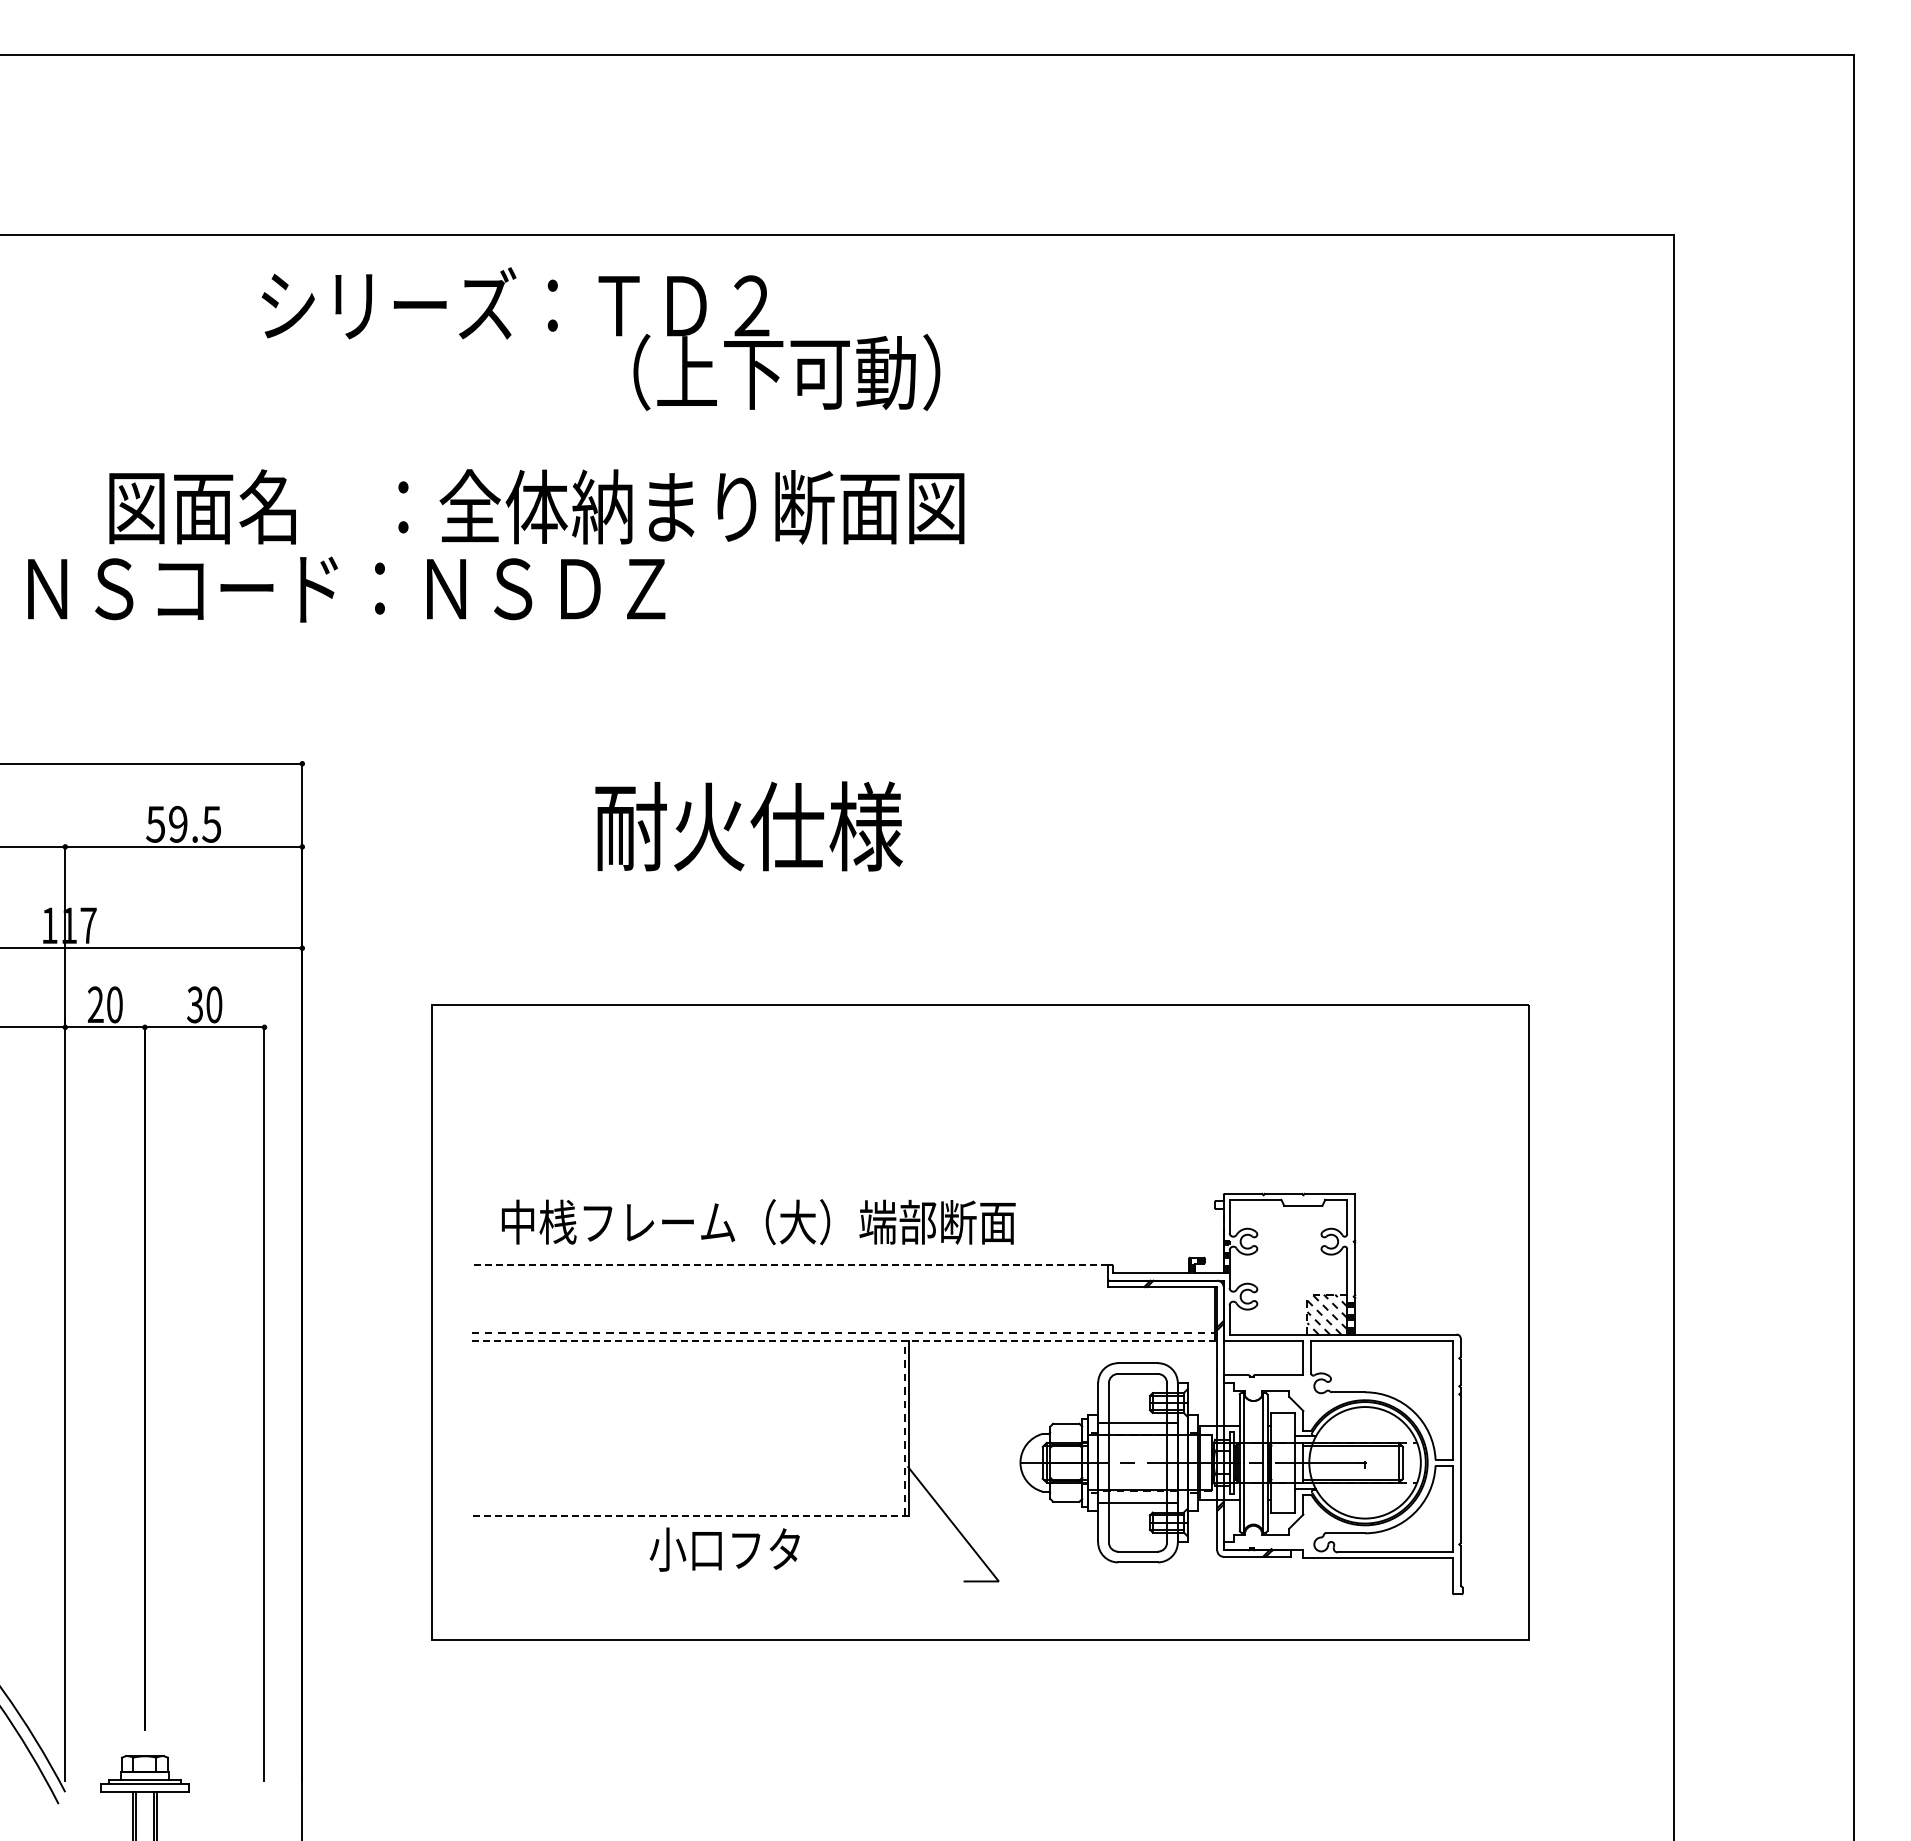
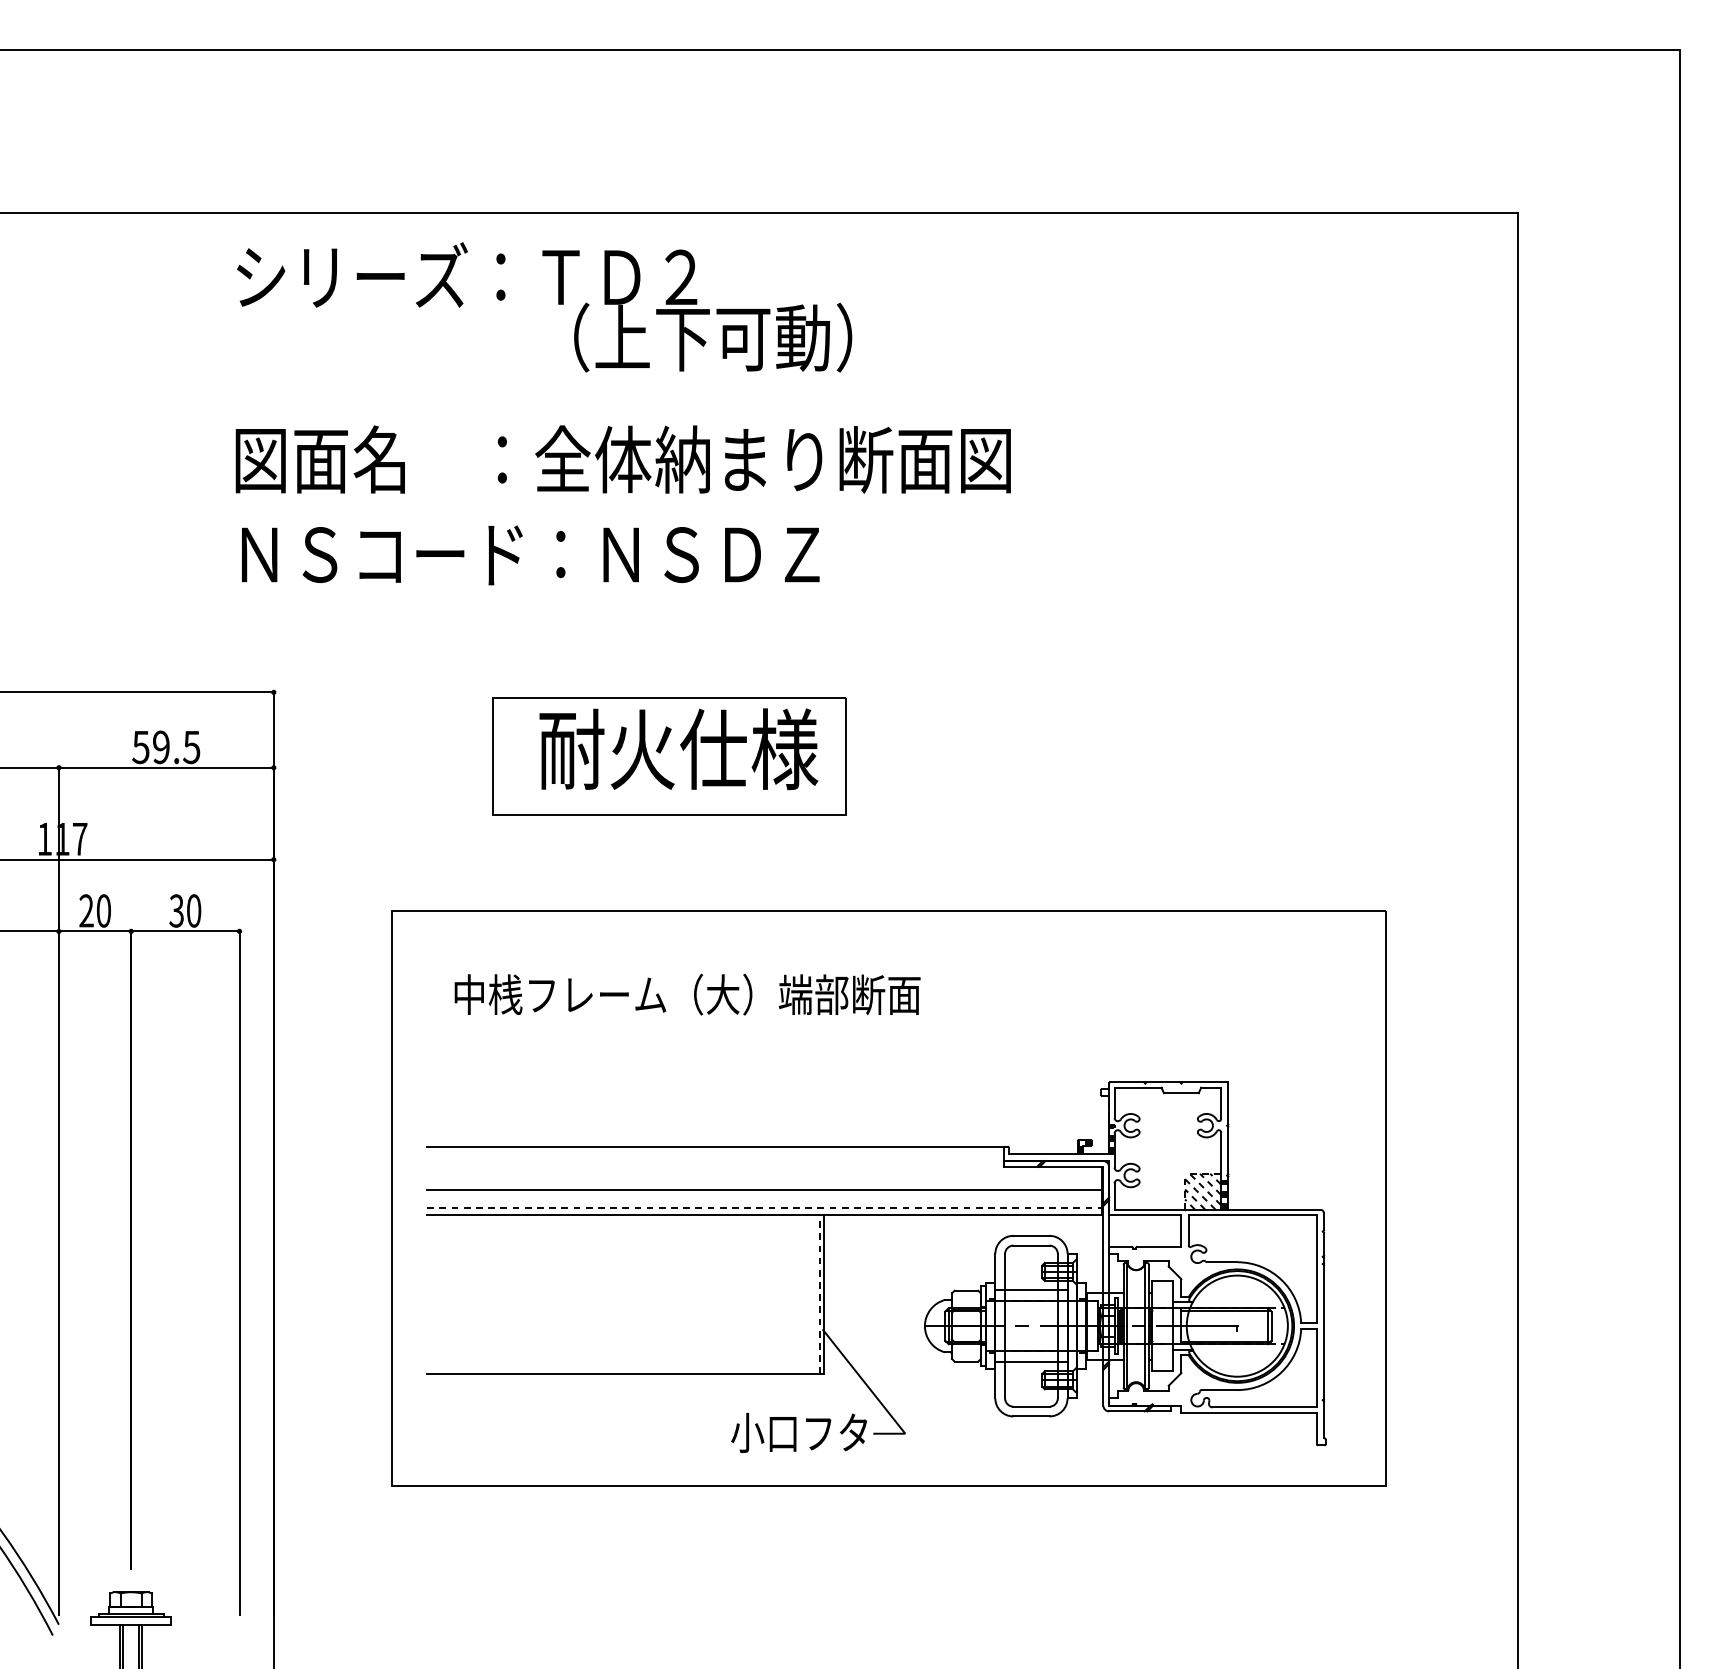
text: (536, 506) -> (623, 459), moved
text: (346, 589) -> (530, 555), moved
part: (738, 834) -> (669, 756), added
text: (758, 1222) -> (687, 994), moved
line: (789, 1264) -> (715, 1146), dashed -> solid
line: (843, 1312) -> (764, 1189), added
line: (843, 1340) -> (764, 1215), dashed -> solid
line: (690, 1515) -> (625, 1373), dashed -> solid
text: (724, 1549) -> (798, 1432), moved

